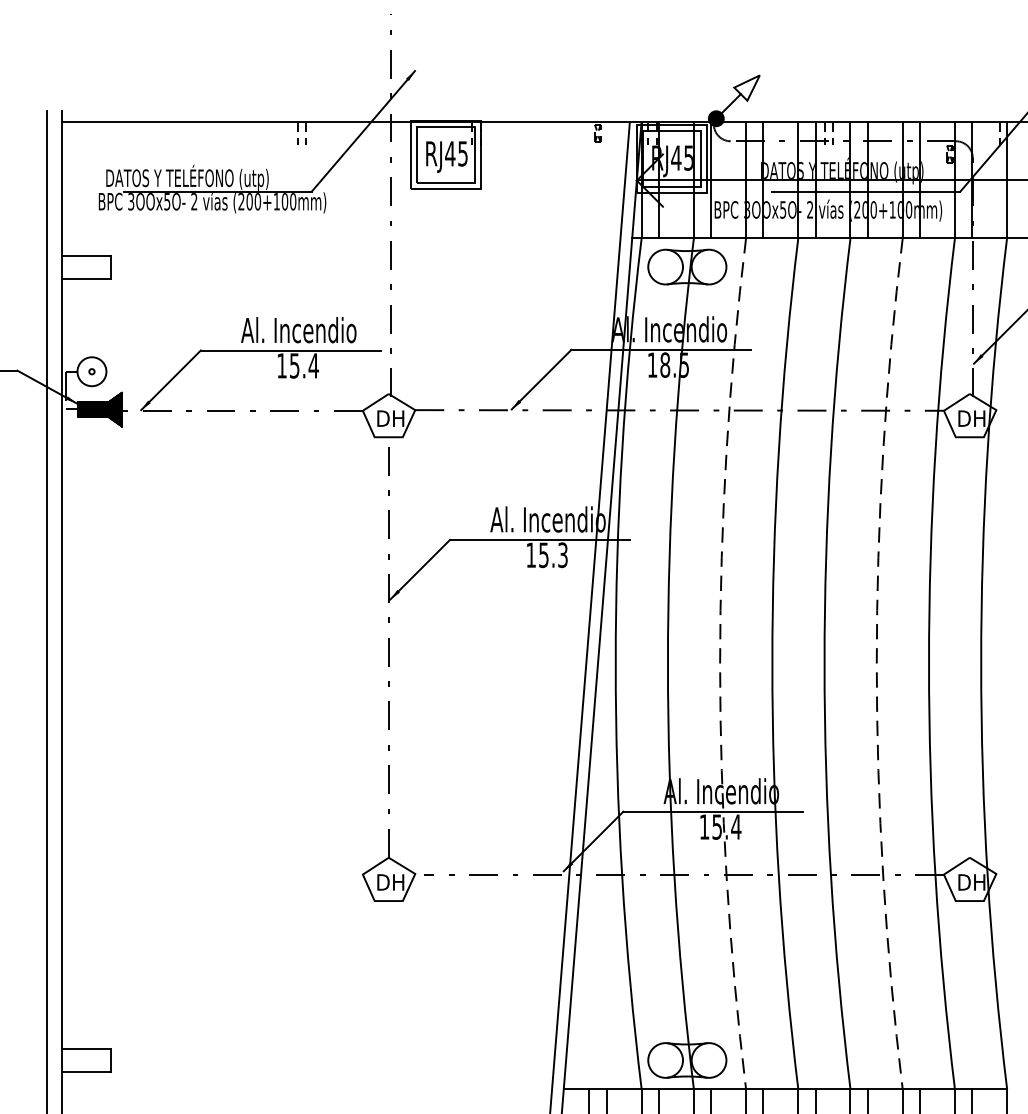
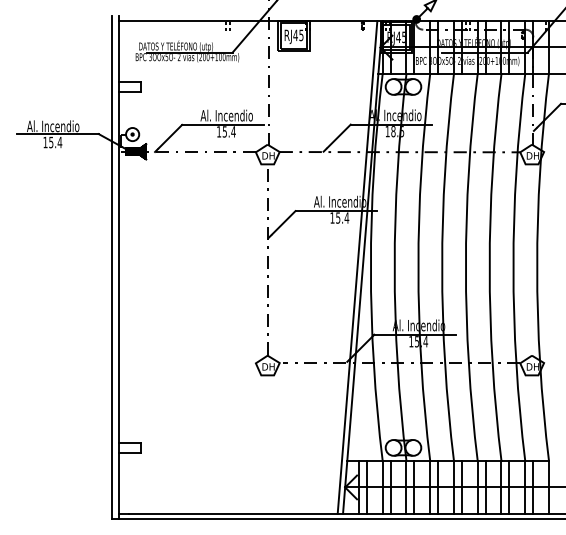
text: (562, 554) -> (346, 217), 15.3 -> 15.4
arc: (720, 663) -> (418, 267), dashed -> solid
arc: (876, 663) -> (489, 267), dashed -> solid

